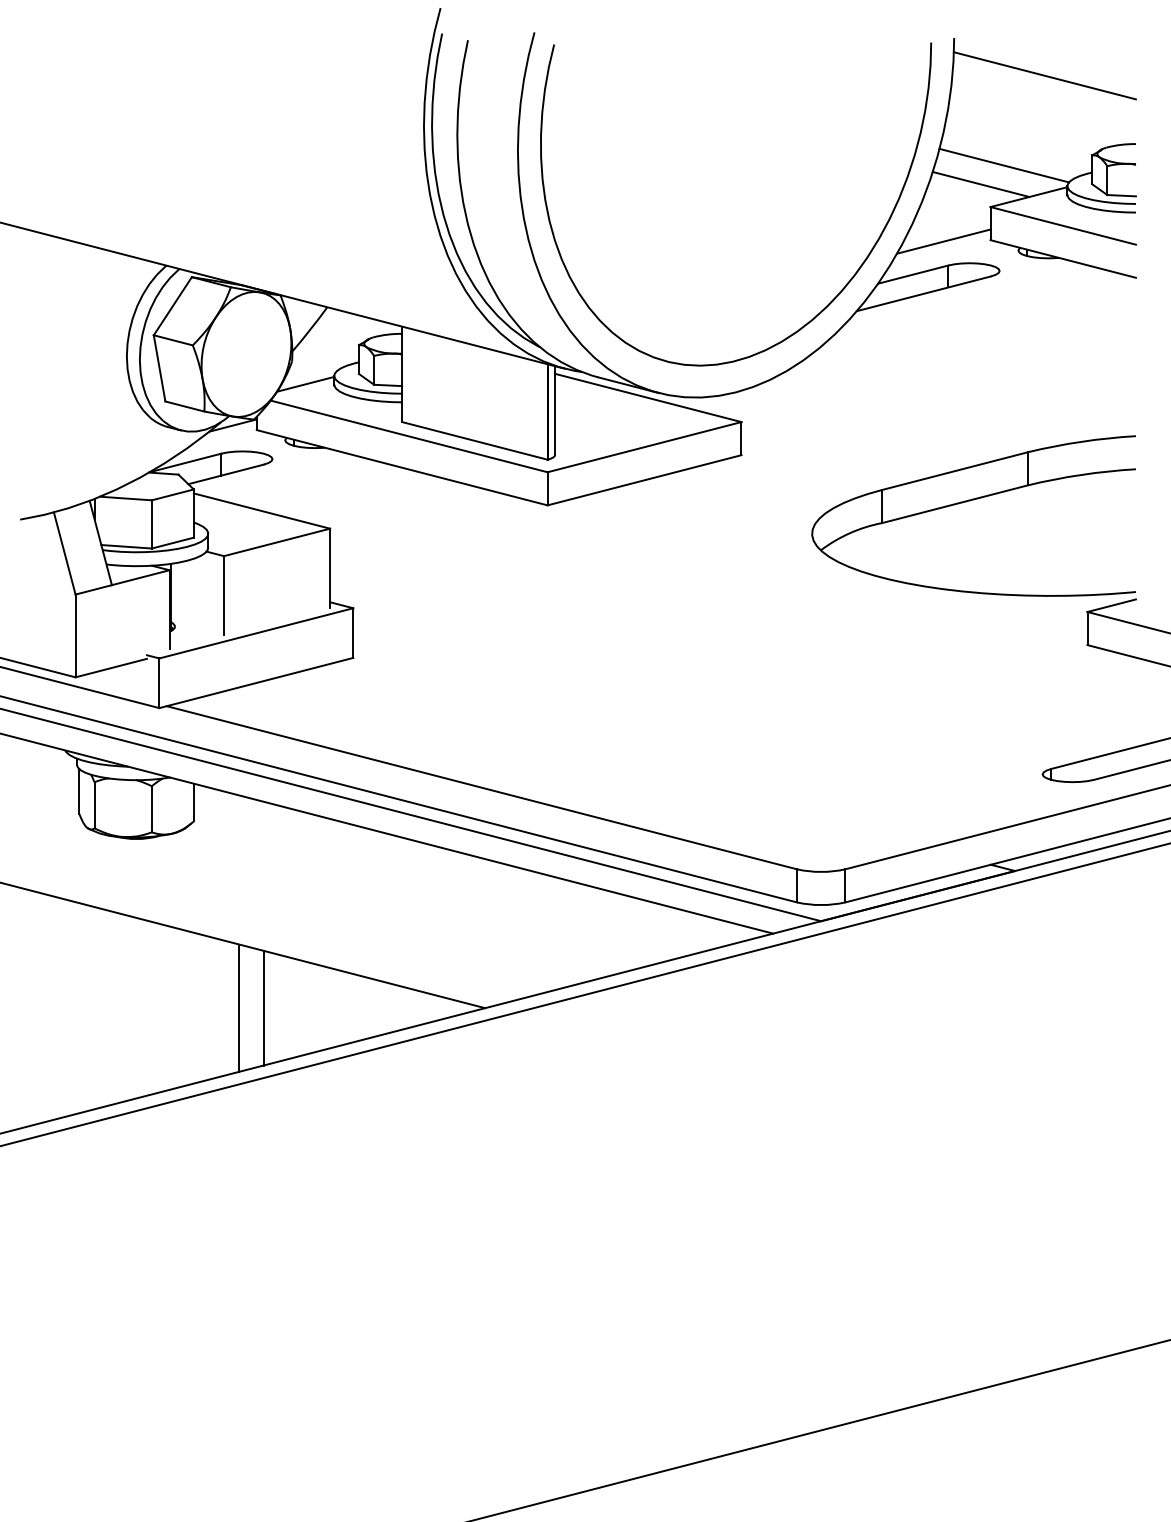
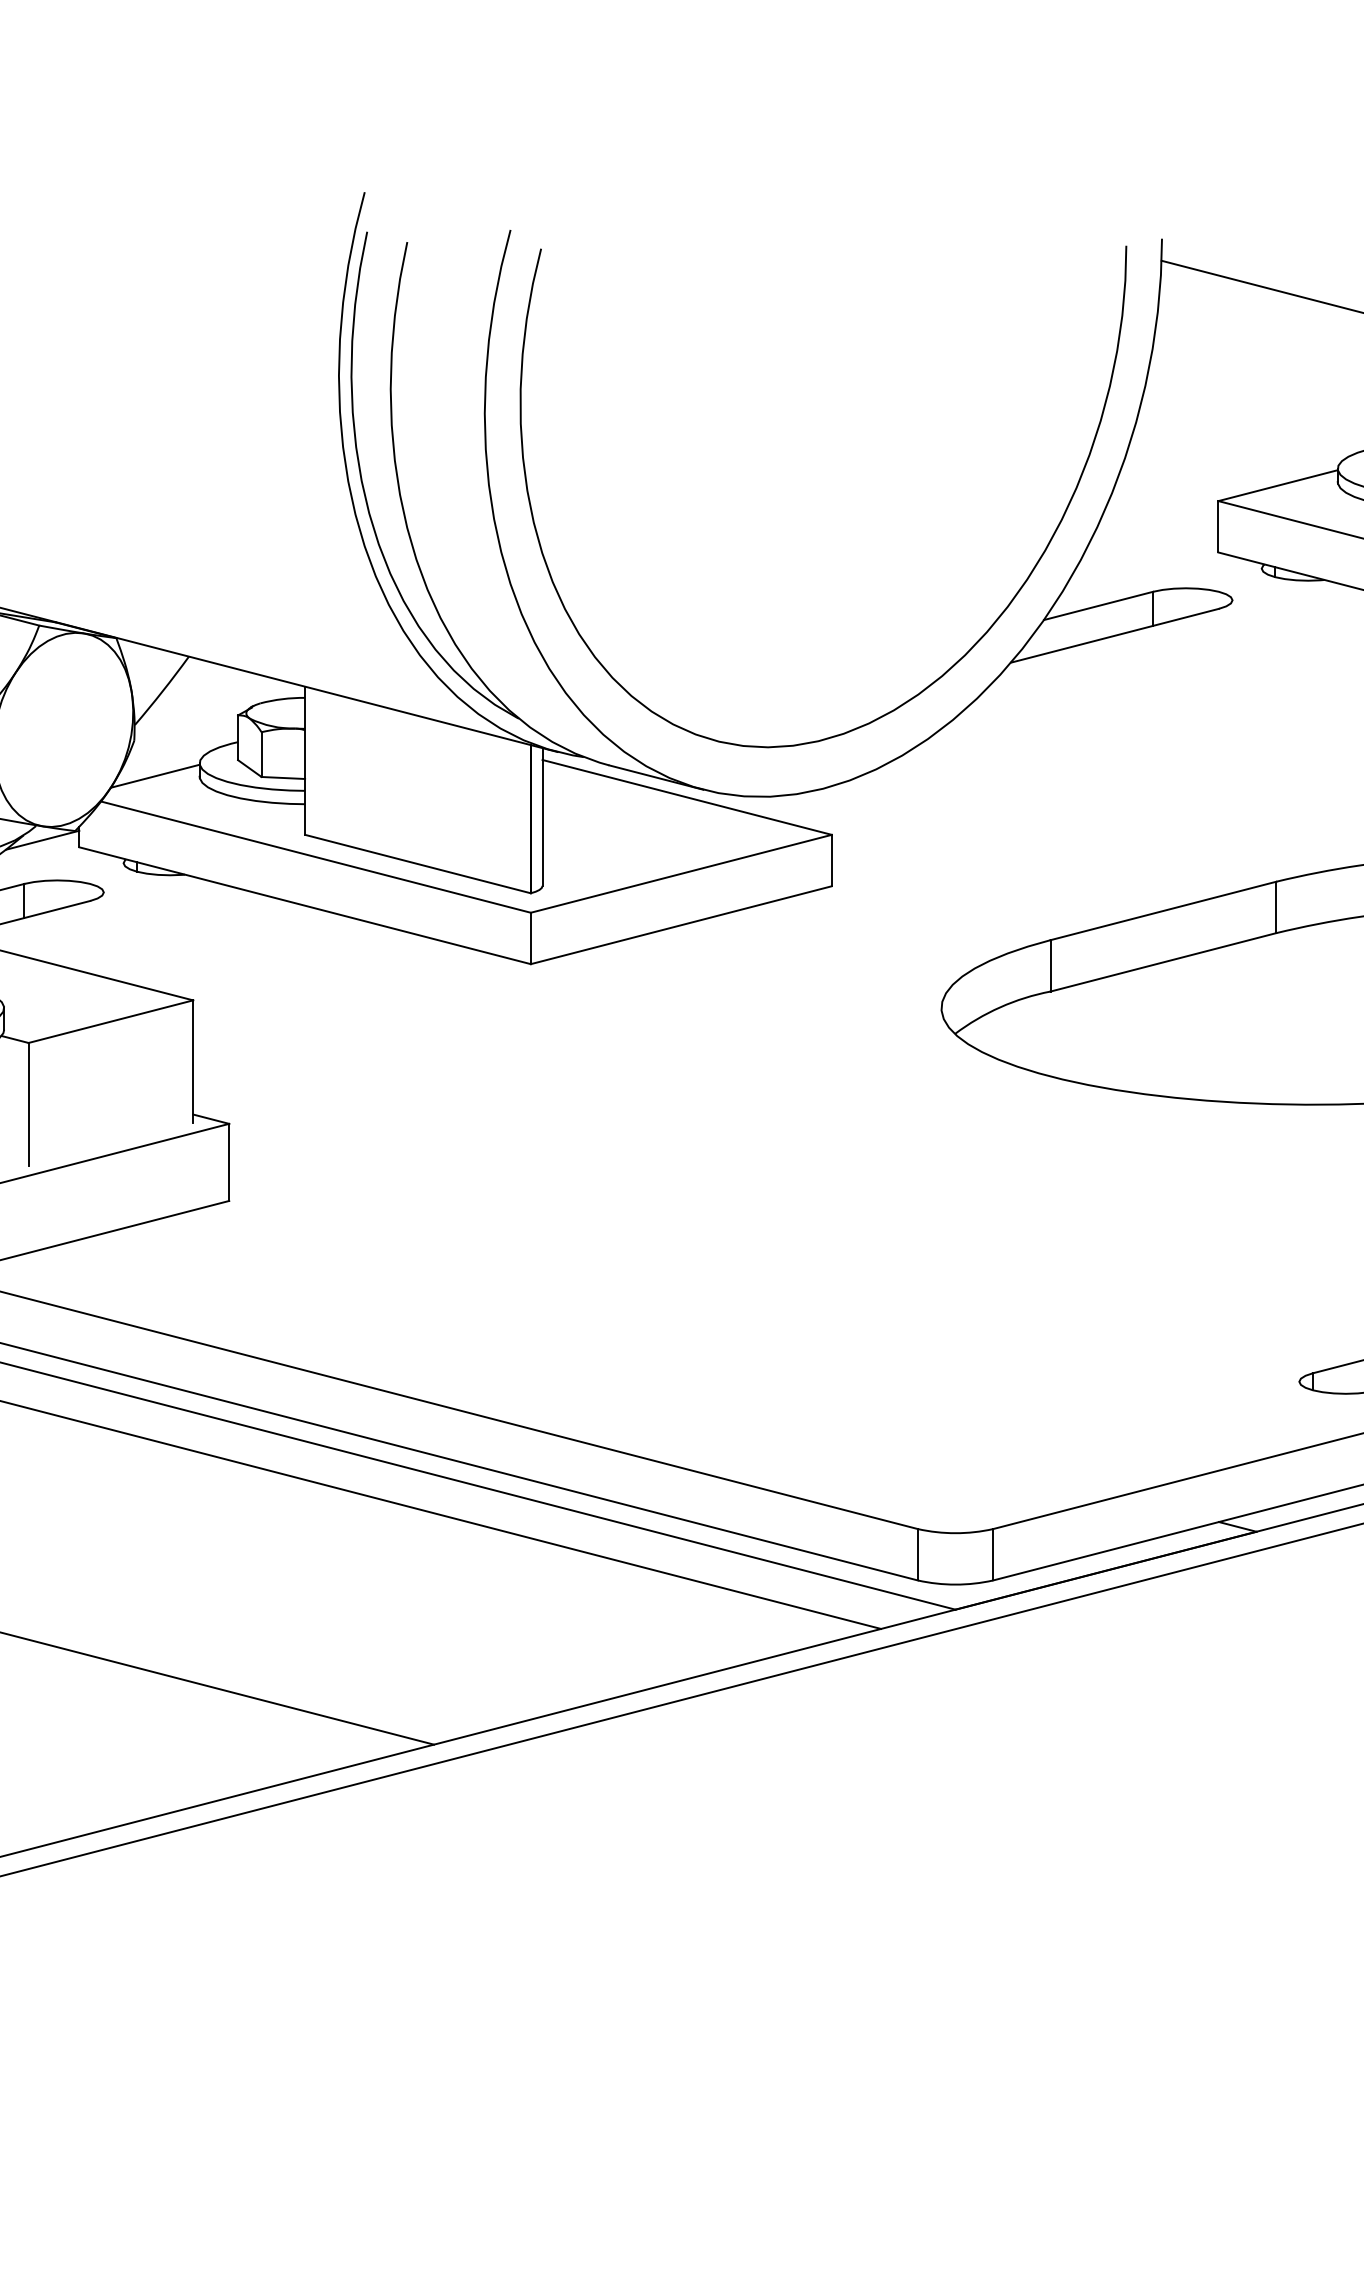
line: (1004, 165) -> (1240, 436), removed
line: (980, 184) -> (1202, 466), removed
line: (943, 241) -> (1145, 554), removed
line: (239, 1007) -> (52, 1743), removed
line: (263, 1007) -> (89, 1743), removed

